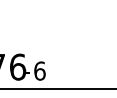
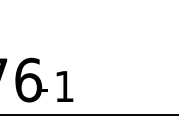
text: (39, 70) -> (63, 85), 6 -> 1

